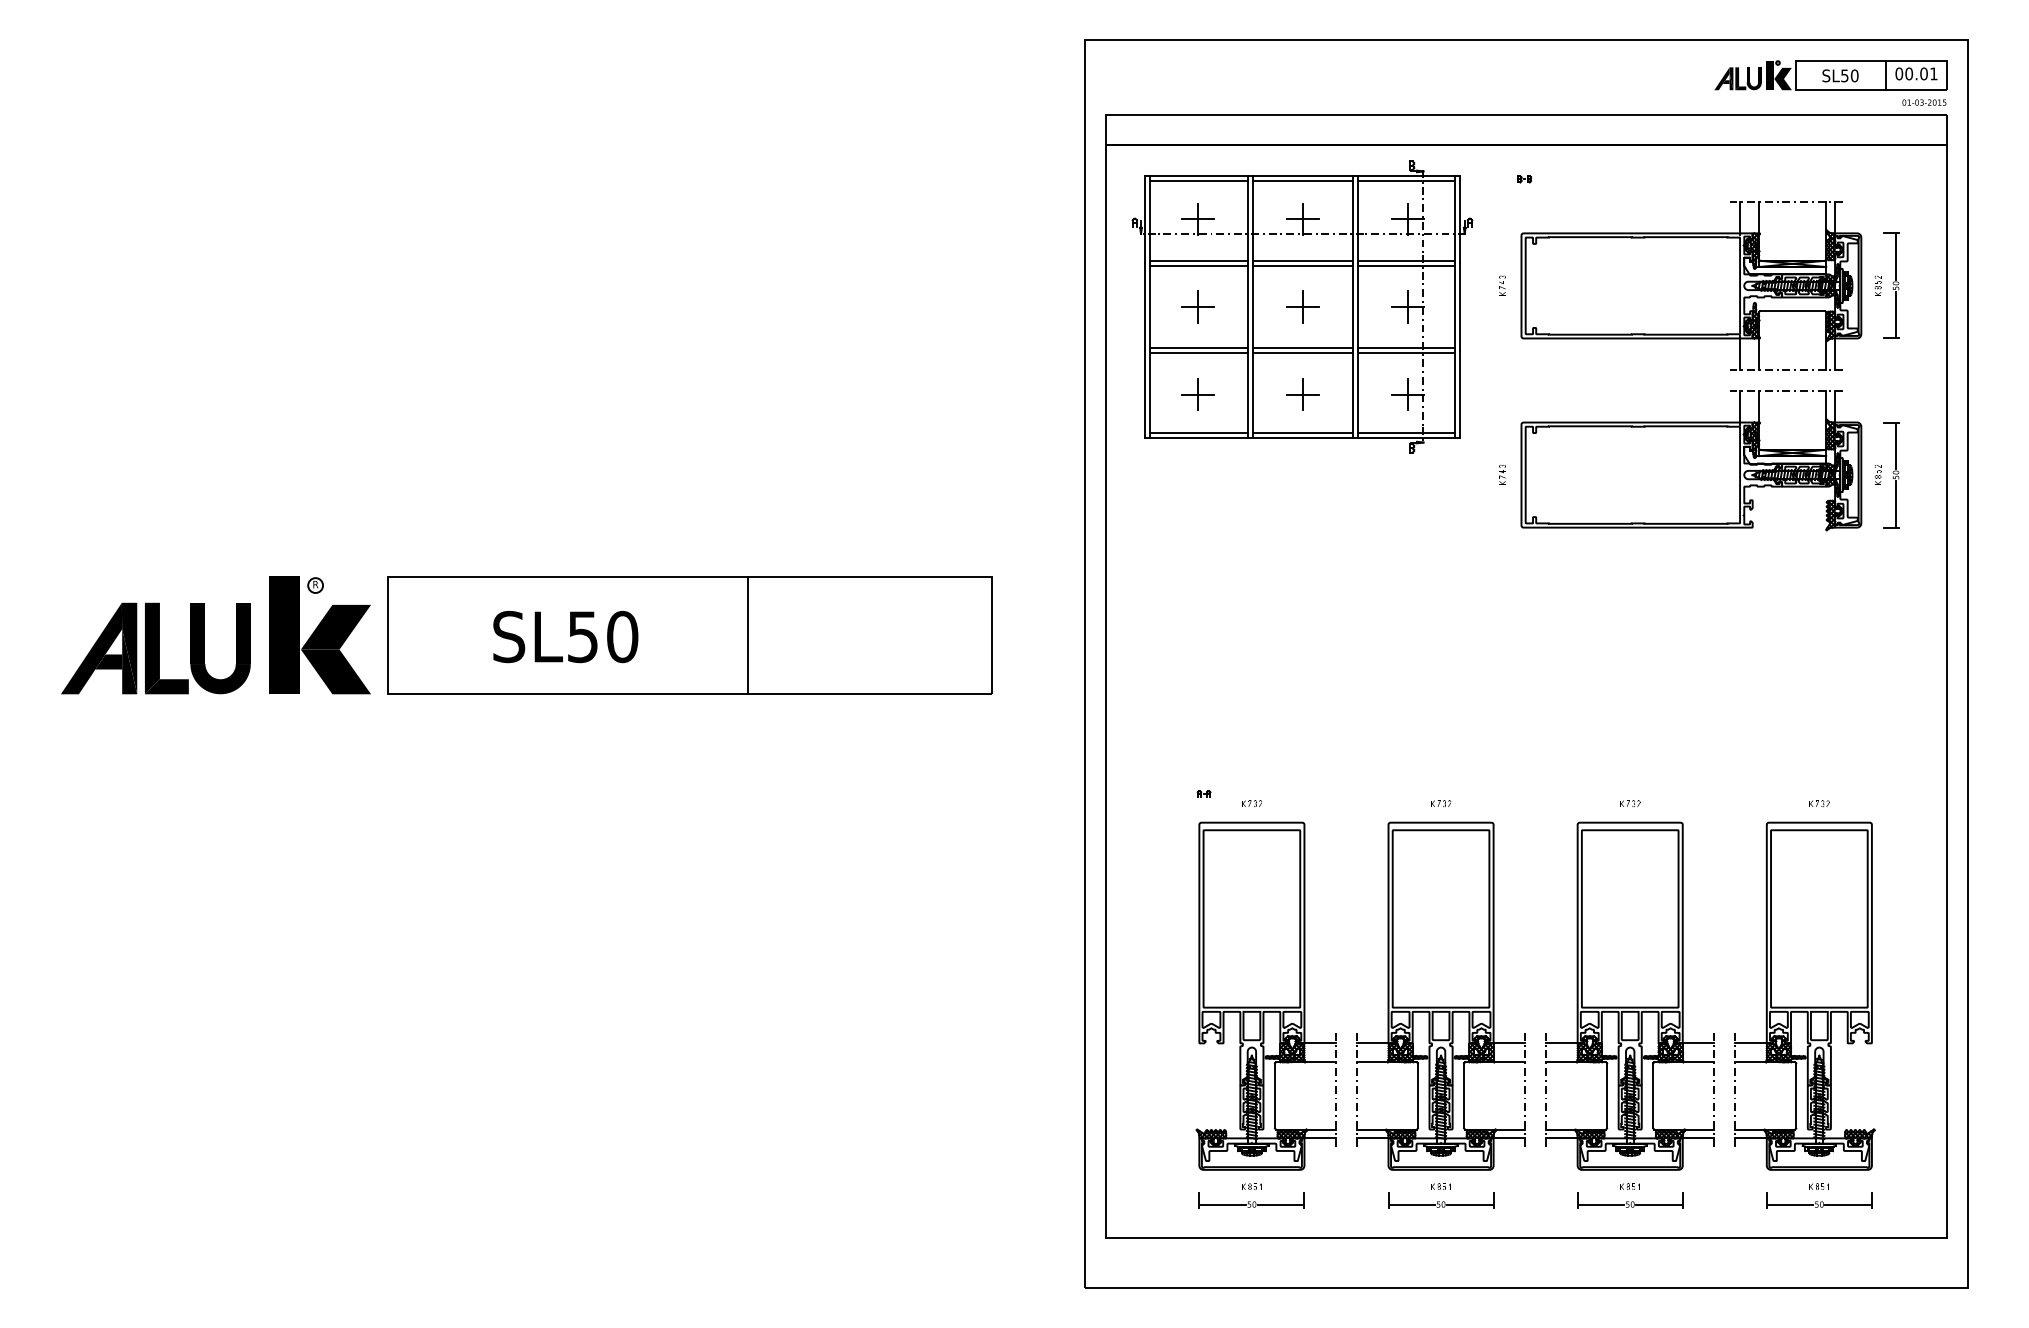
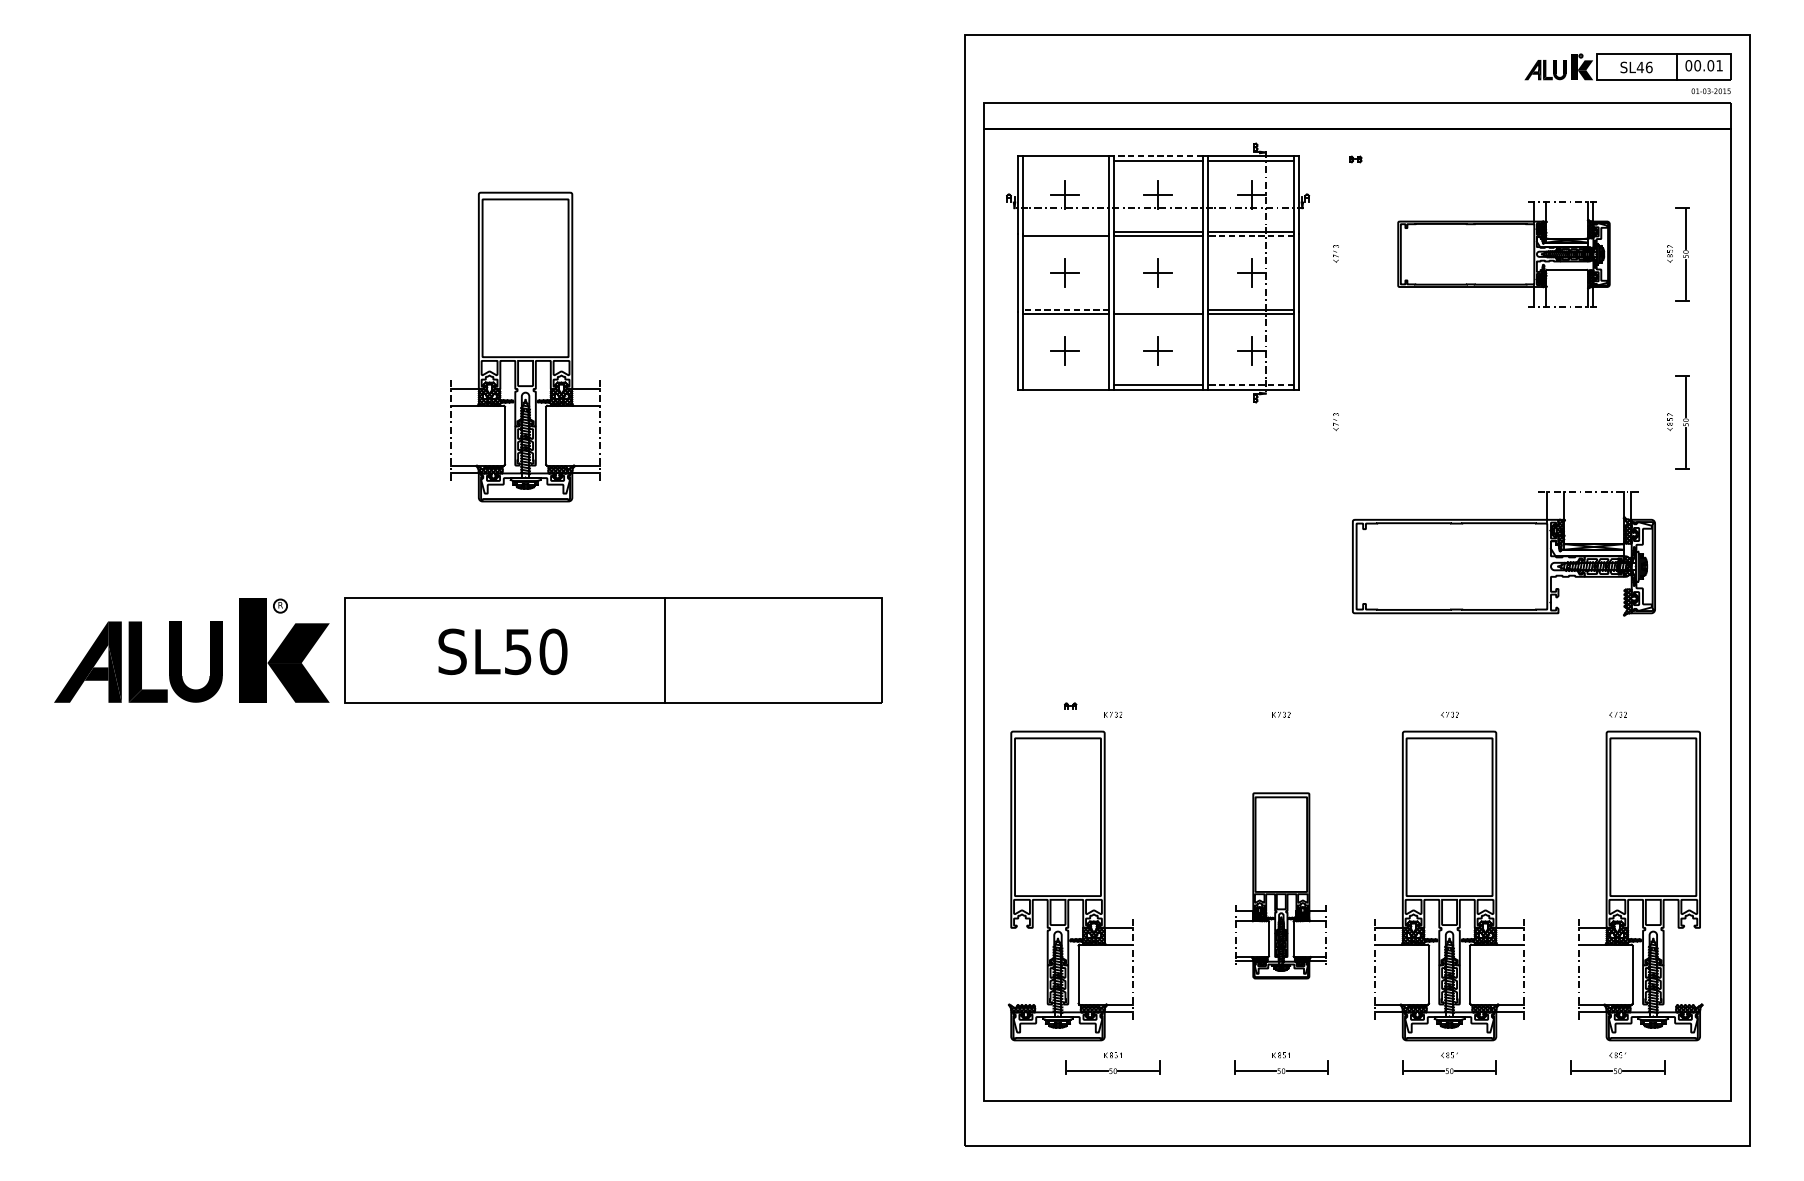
text: (1849, 75) -> (1644, 67), SL50 -> SL46
line: (1302, 175) -> (1158, 156), solid -> dashed
line: (1198, 180) -> (1065, 160), removed
line: (1198, 260) -> (1065, 231), removed
line: (1406, 265) -> (1250, 236), solid -> dashed
part: (1691, 285) -> (1504, 253), size x0.7
line: (1199, 348) -> (1066, 309), solid -> dashed
line: (1302, 348) -> (1158, 309), removed
part: (590, 389) -> (524, 346), added
line: (1198, 433) -> (1065, 385), removed
line: (1406, 433) -> (1250, 385), solid -> dashed
part: (1691, 460) -> (1504, 553), moved
part: (526, 635) -> (468, 650), moved
part: (1265, 995) -> (1070, 885), moved
part: (1440, 995) -> (1280, 885), size x0.6
part: (1804, 995) -> (1640, 885), moved

